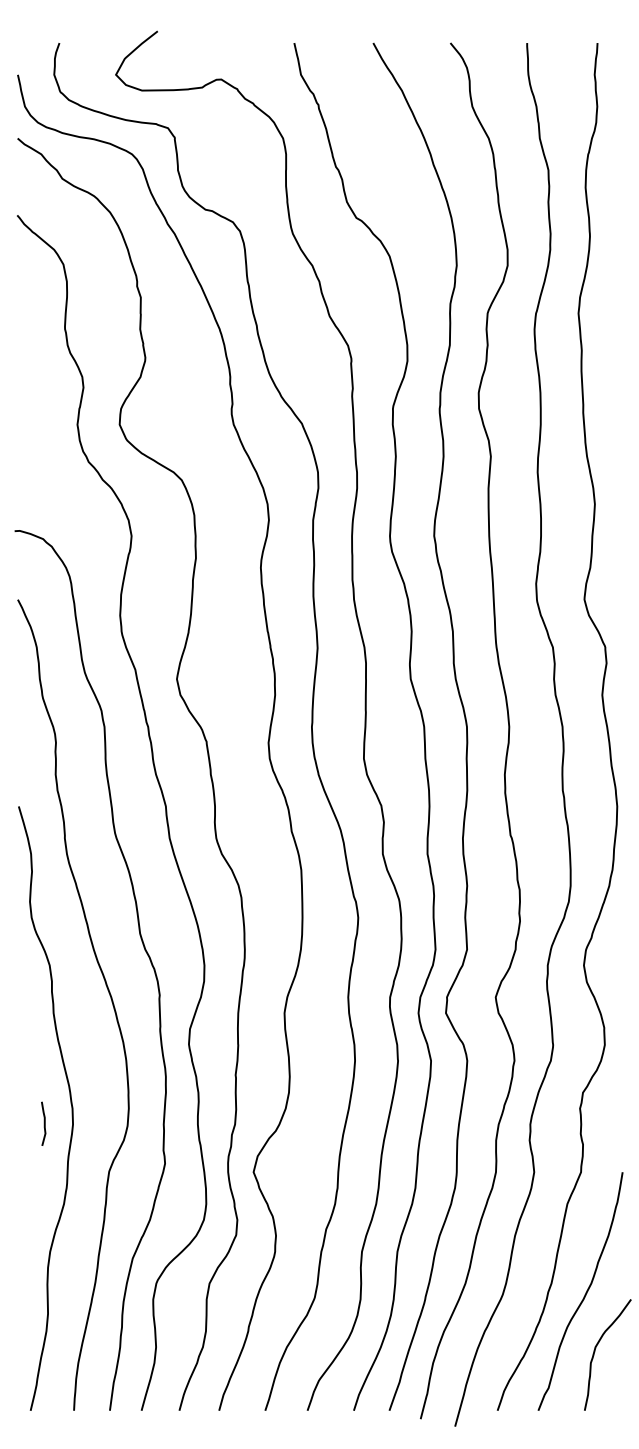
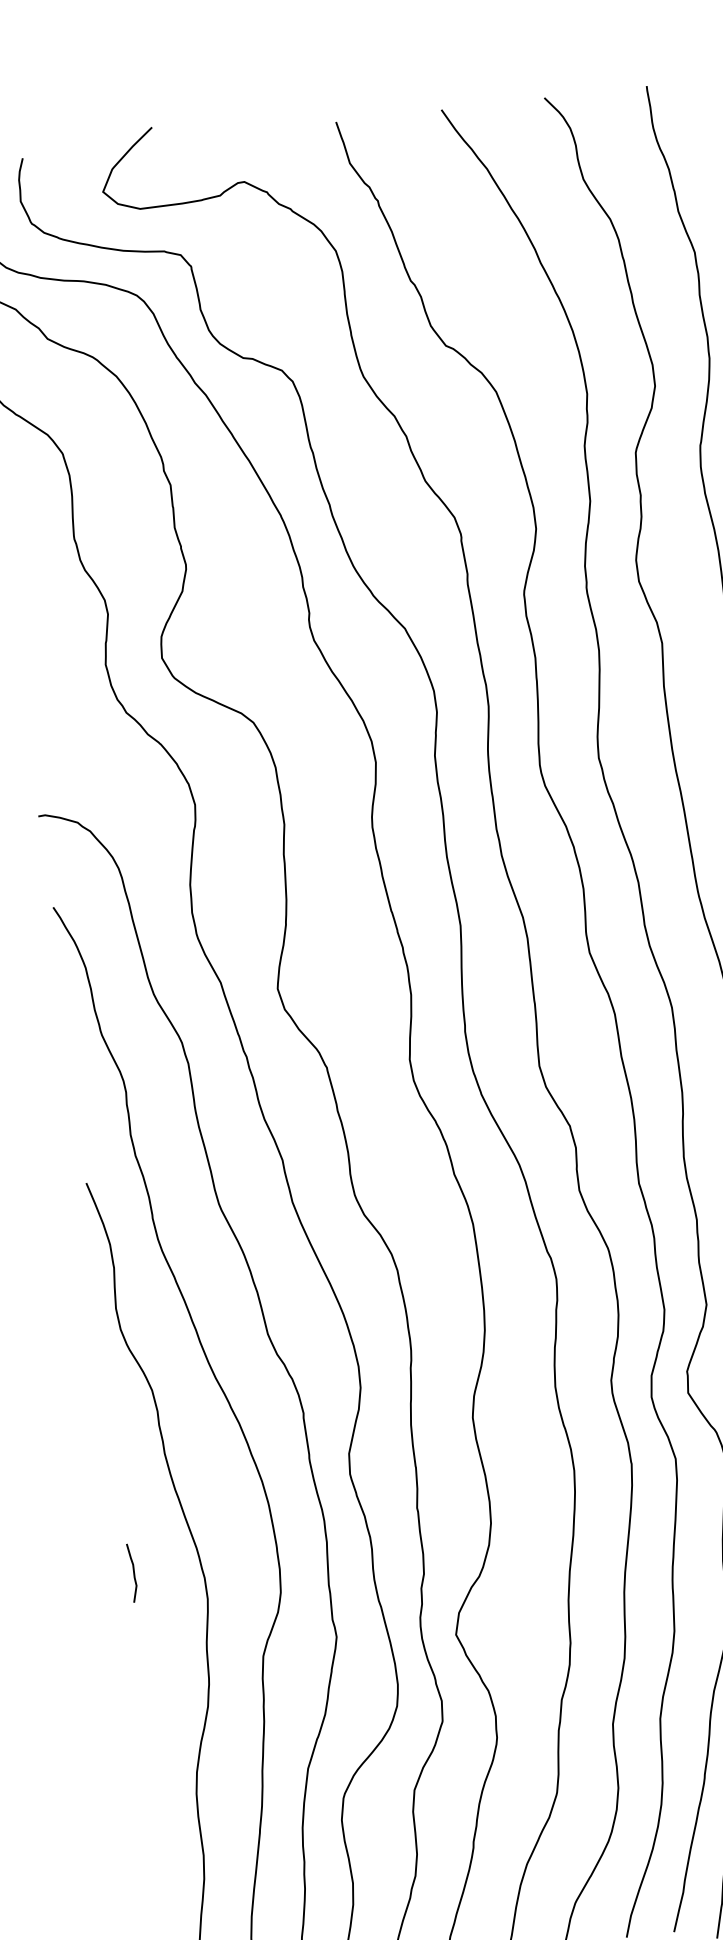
curve: (43, 1123) -> (132, 1572), moved

